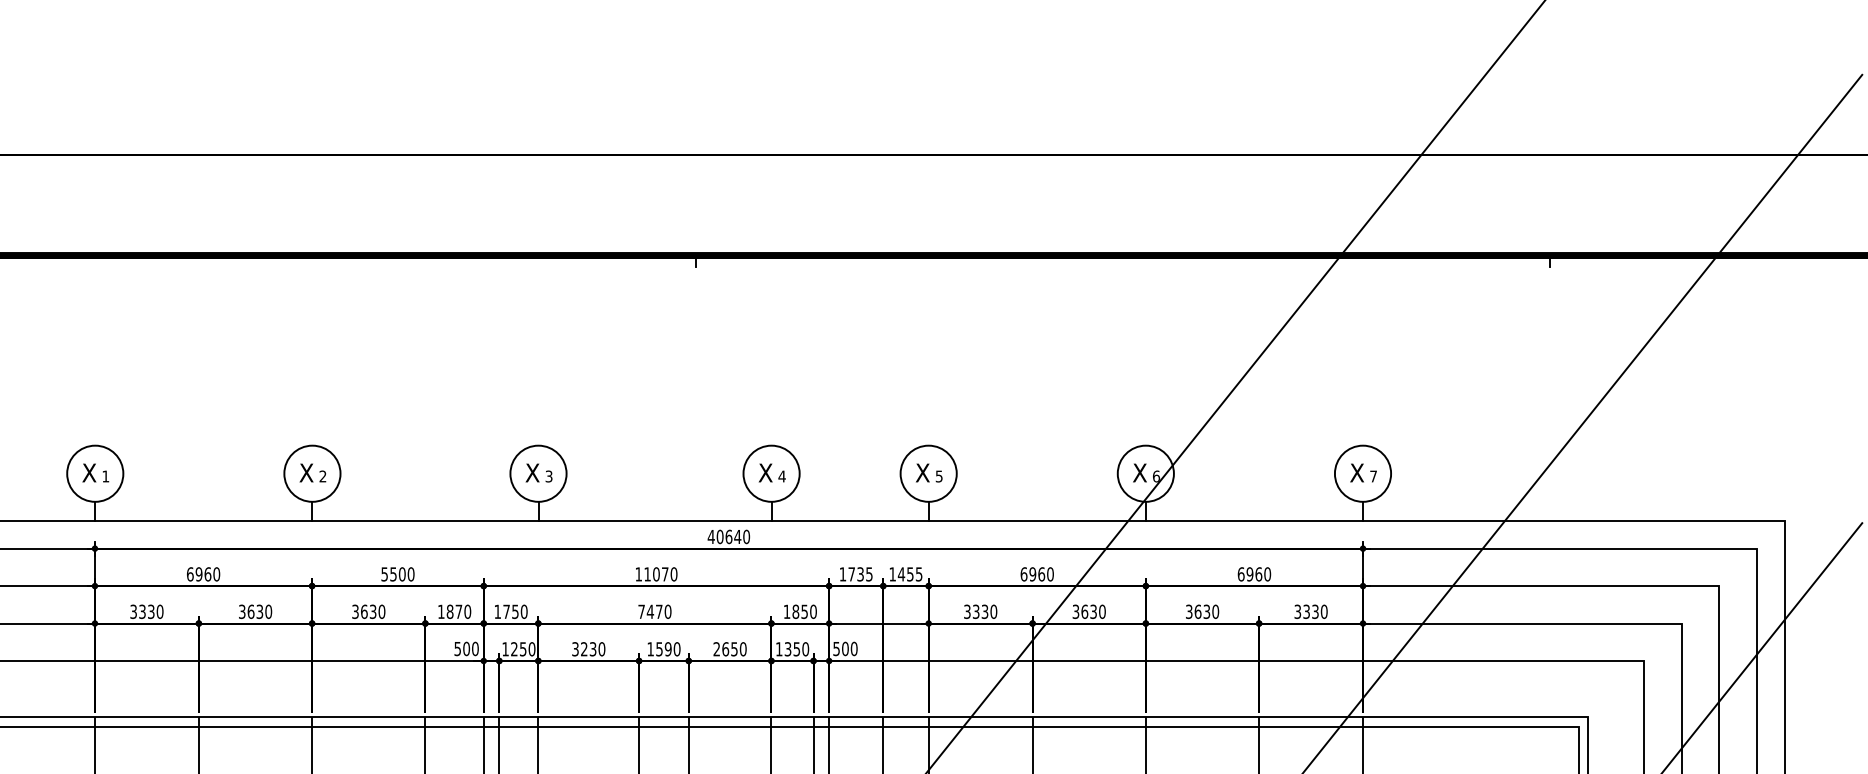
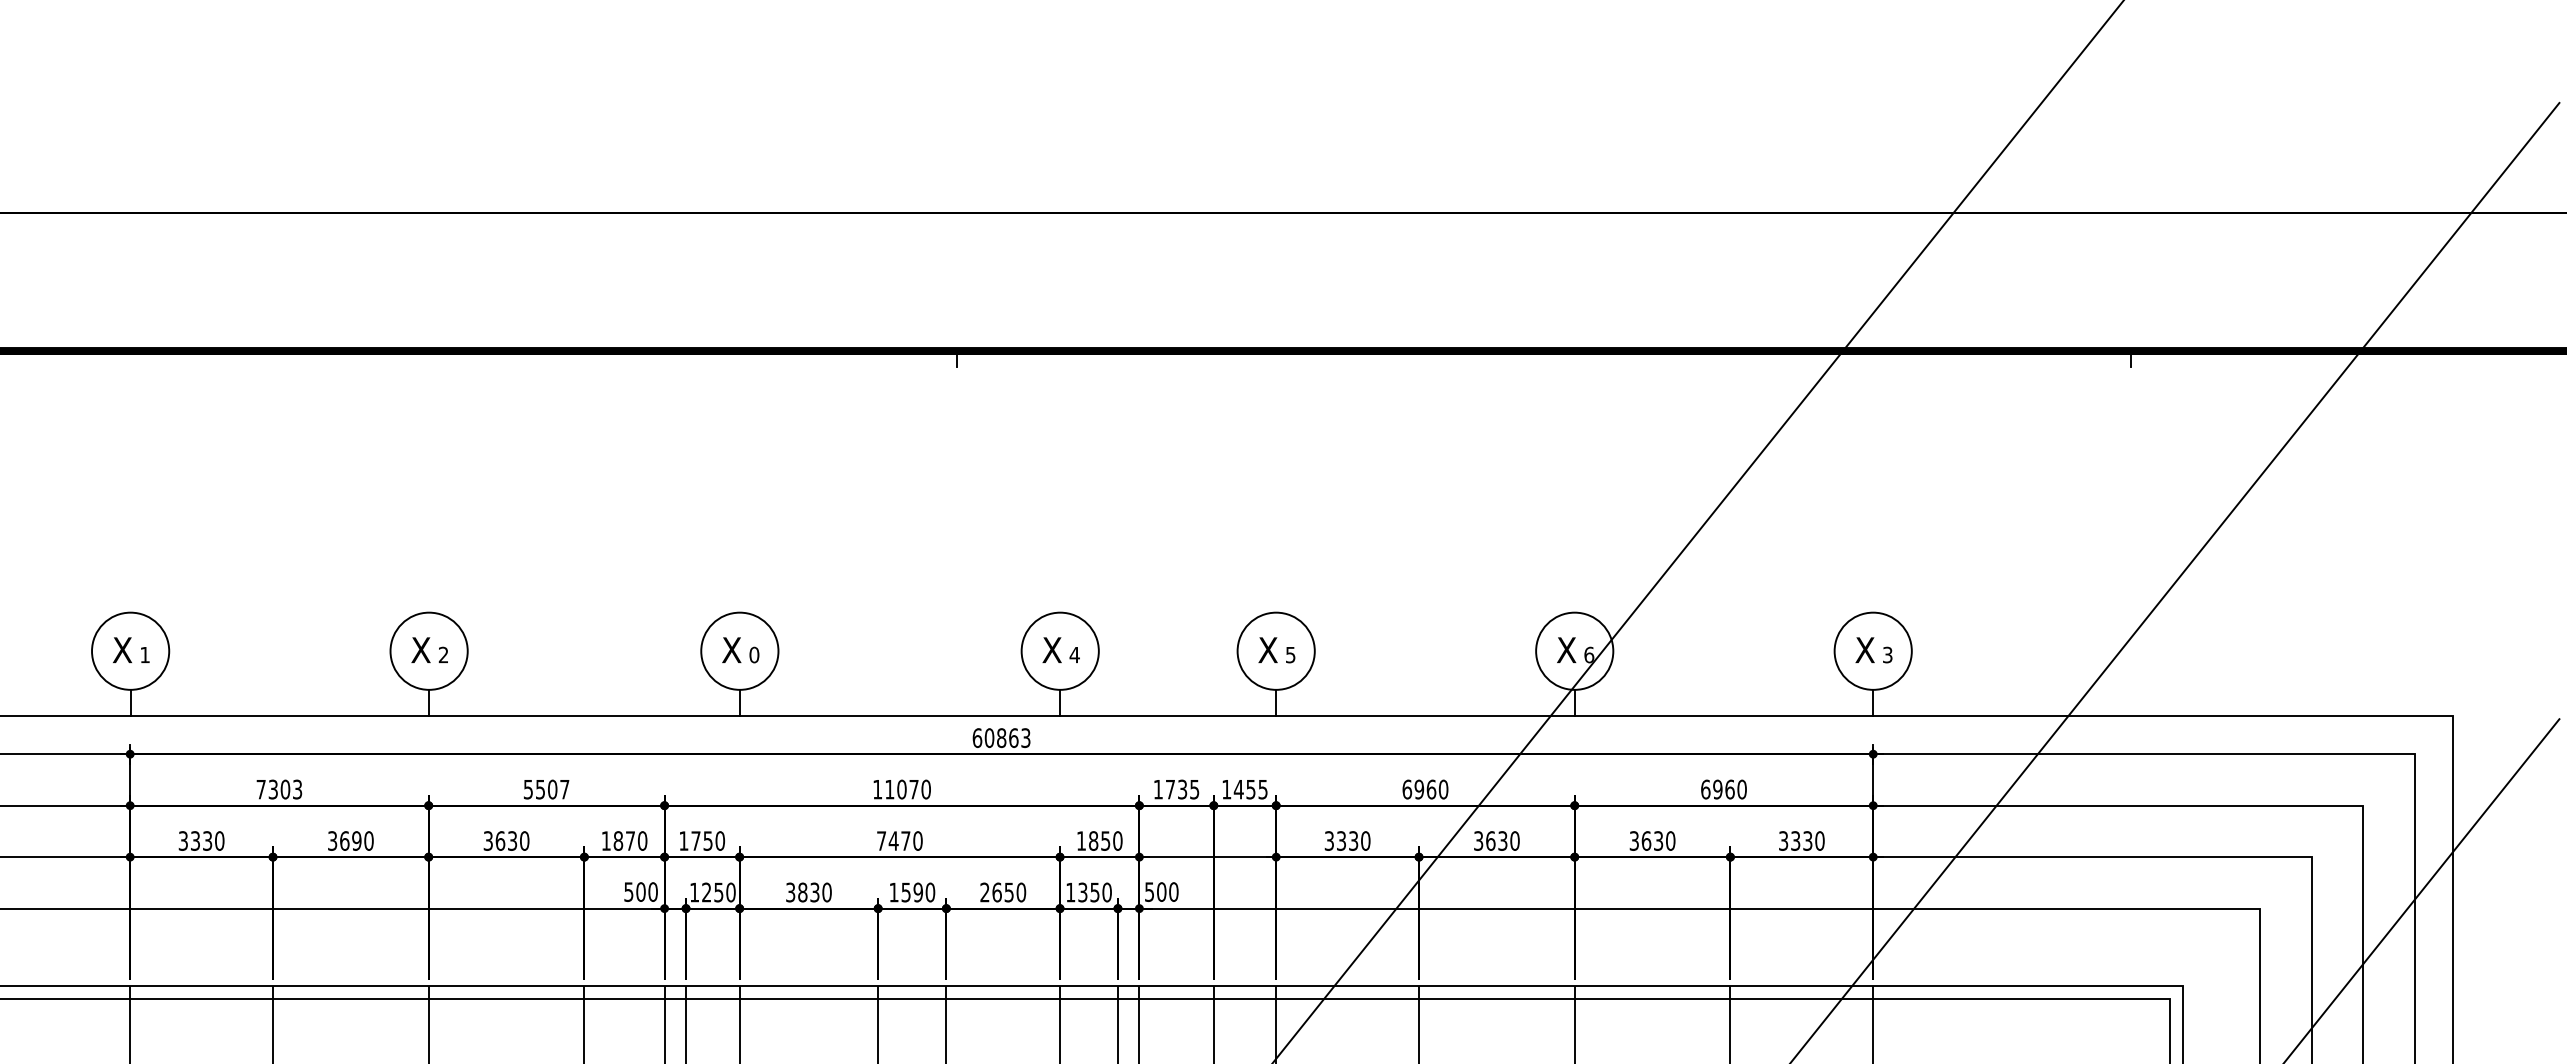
text: (549, 476) -> (754, 654), 3 -> 0
text: (1373, 476) -> (1887, 654), 7 -> 3
text: (728, 537) -> (1001, 738), 40640 -> 60863
text: (203, 574) -> (279, 789), 6960 -> 7303
text: (410, 574) -> (564, 789), 5500 -> 5507
text: (259, 611) -> (356, 840), 3630 -> 3690
text: (584, 649) -> (802, 892), 3230 -> 3830

